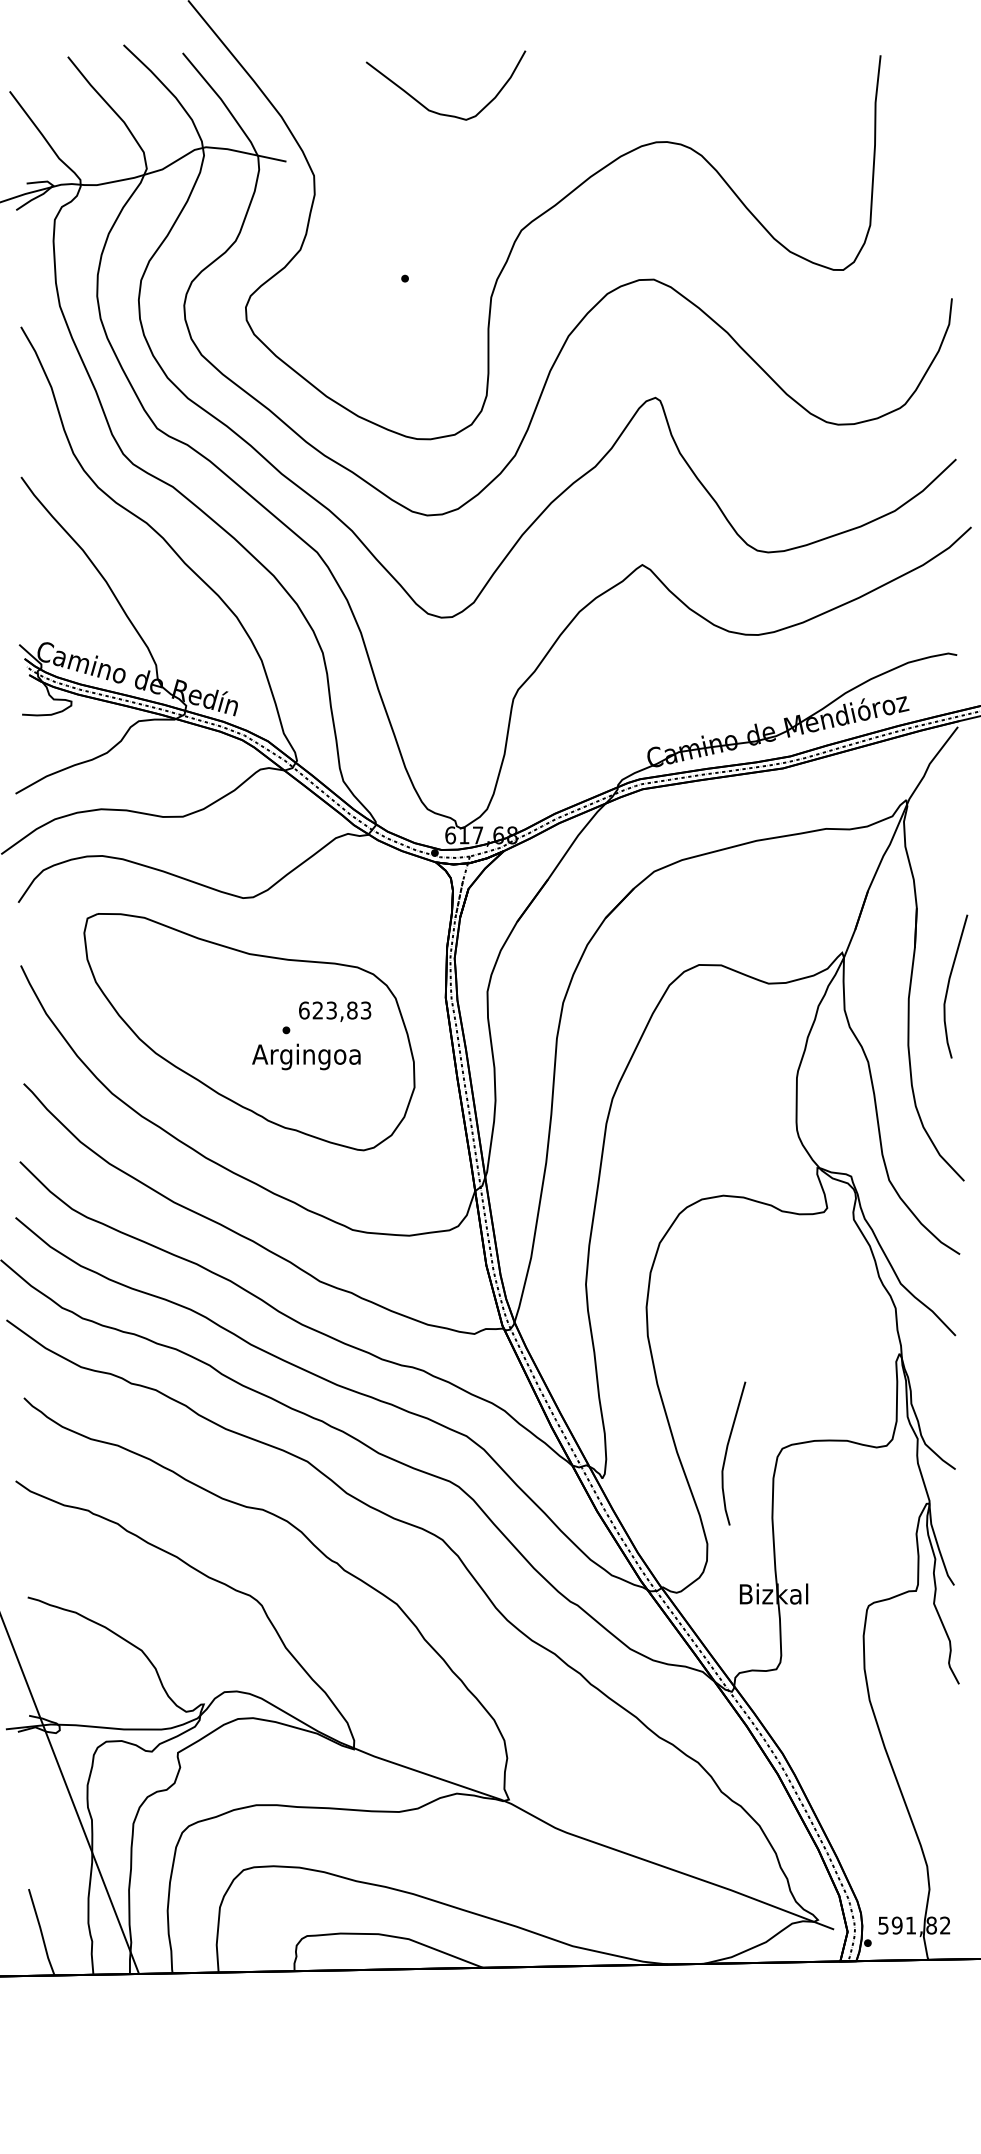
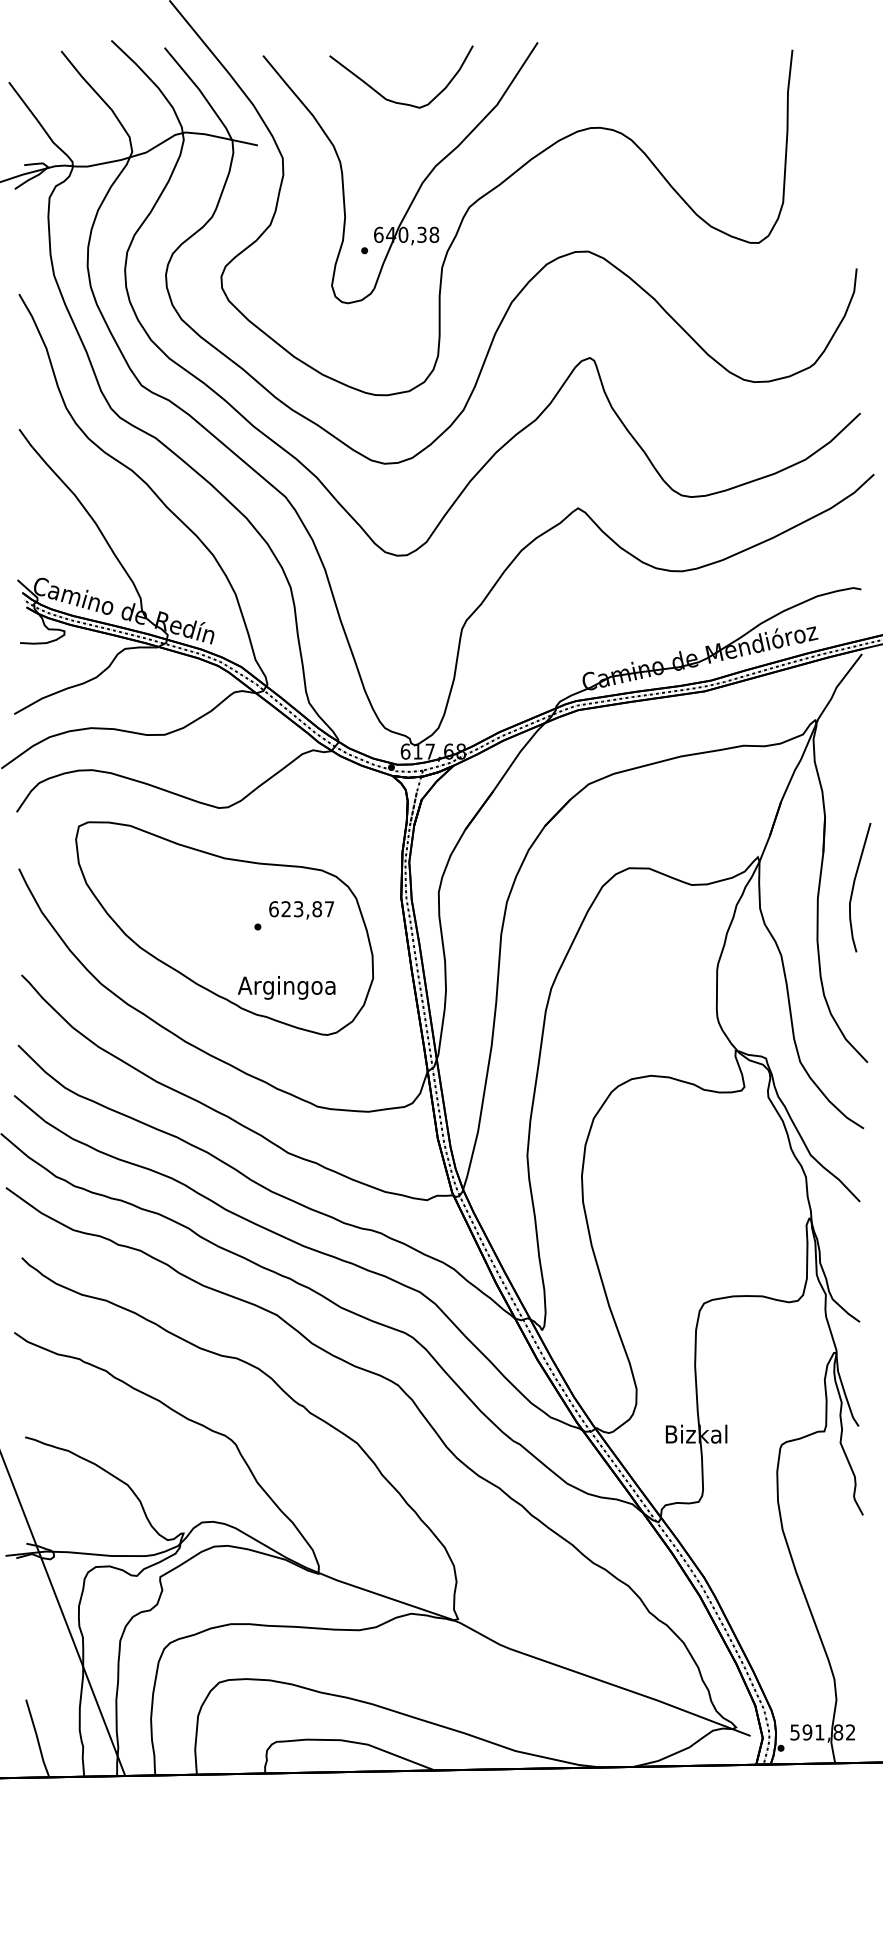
part: (467, 204) -> (420, 184), added
text: (366, 1010) -> (329, 909), 623,83 -> 623,87
text: (306, 1056) -> (286, 987), moved
curve: (727, 1452) -> (654, 1306), removed

